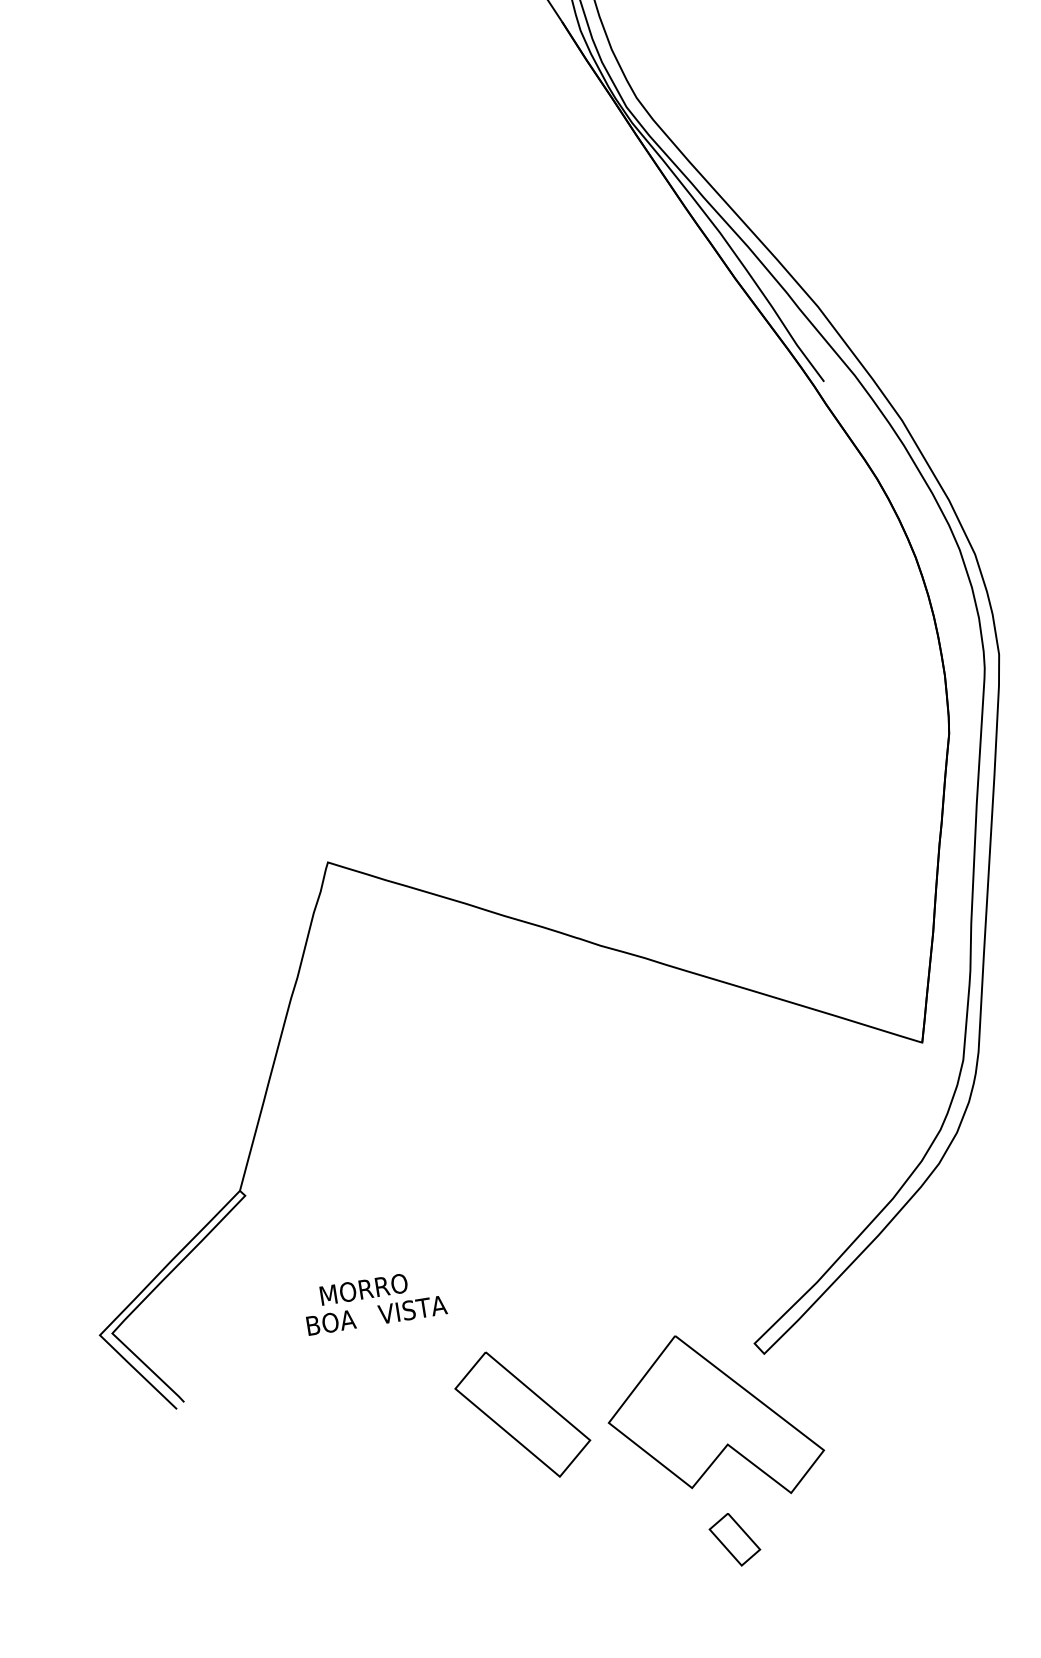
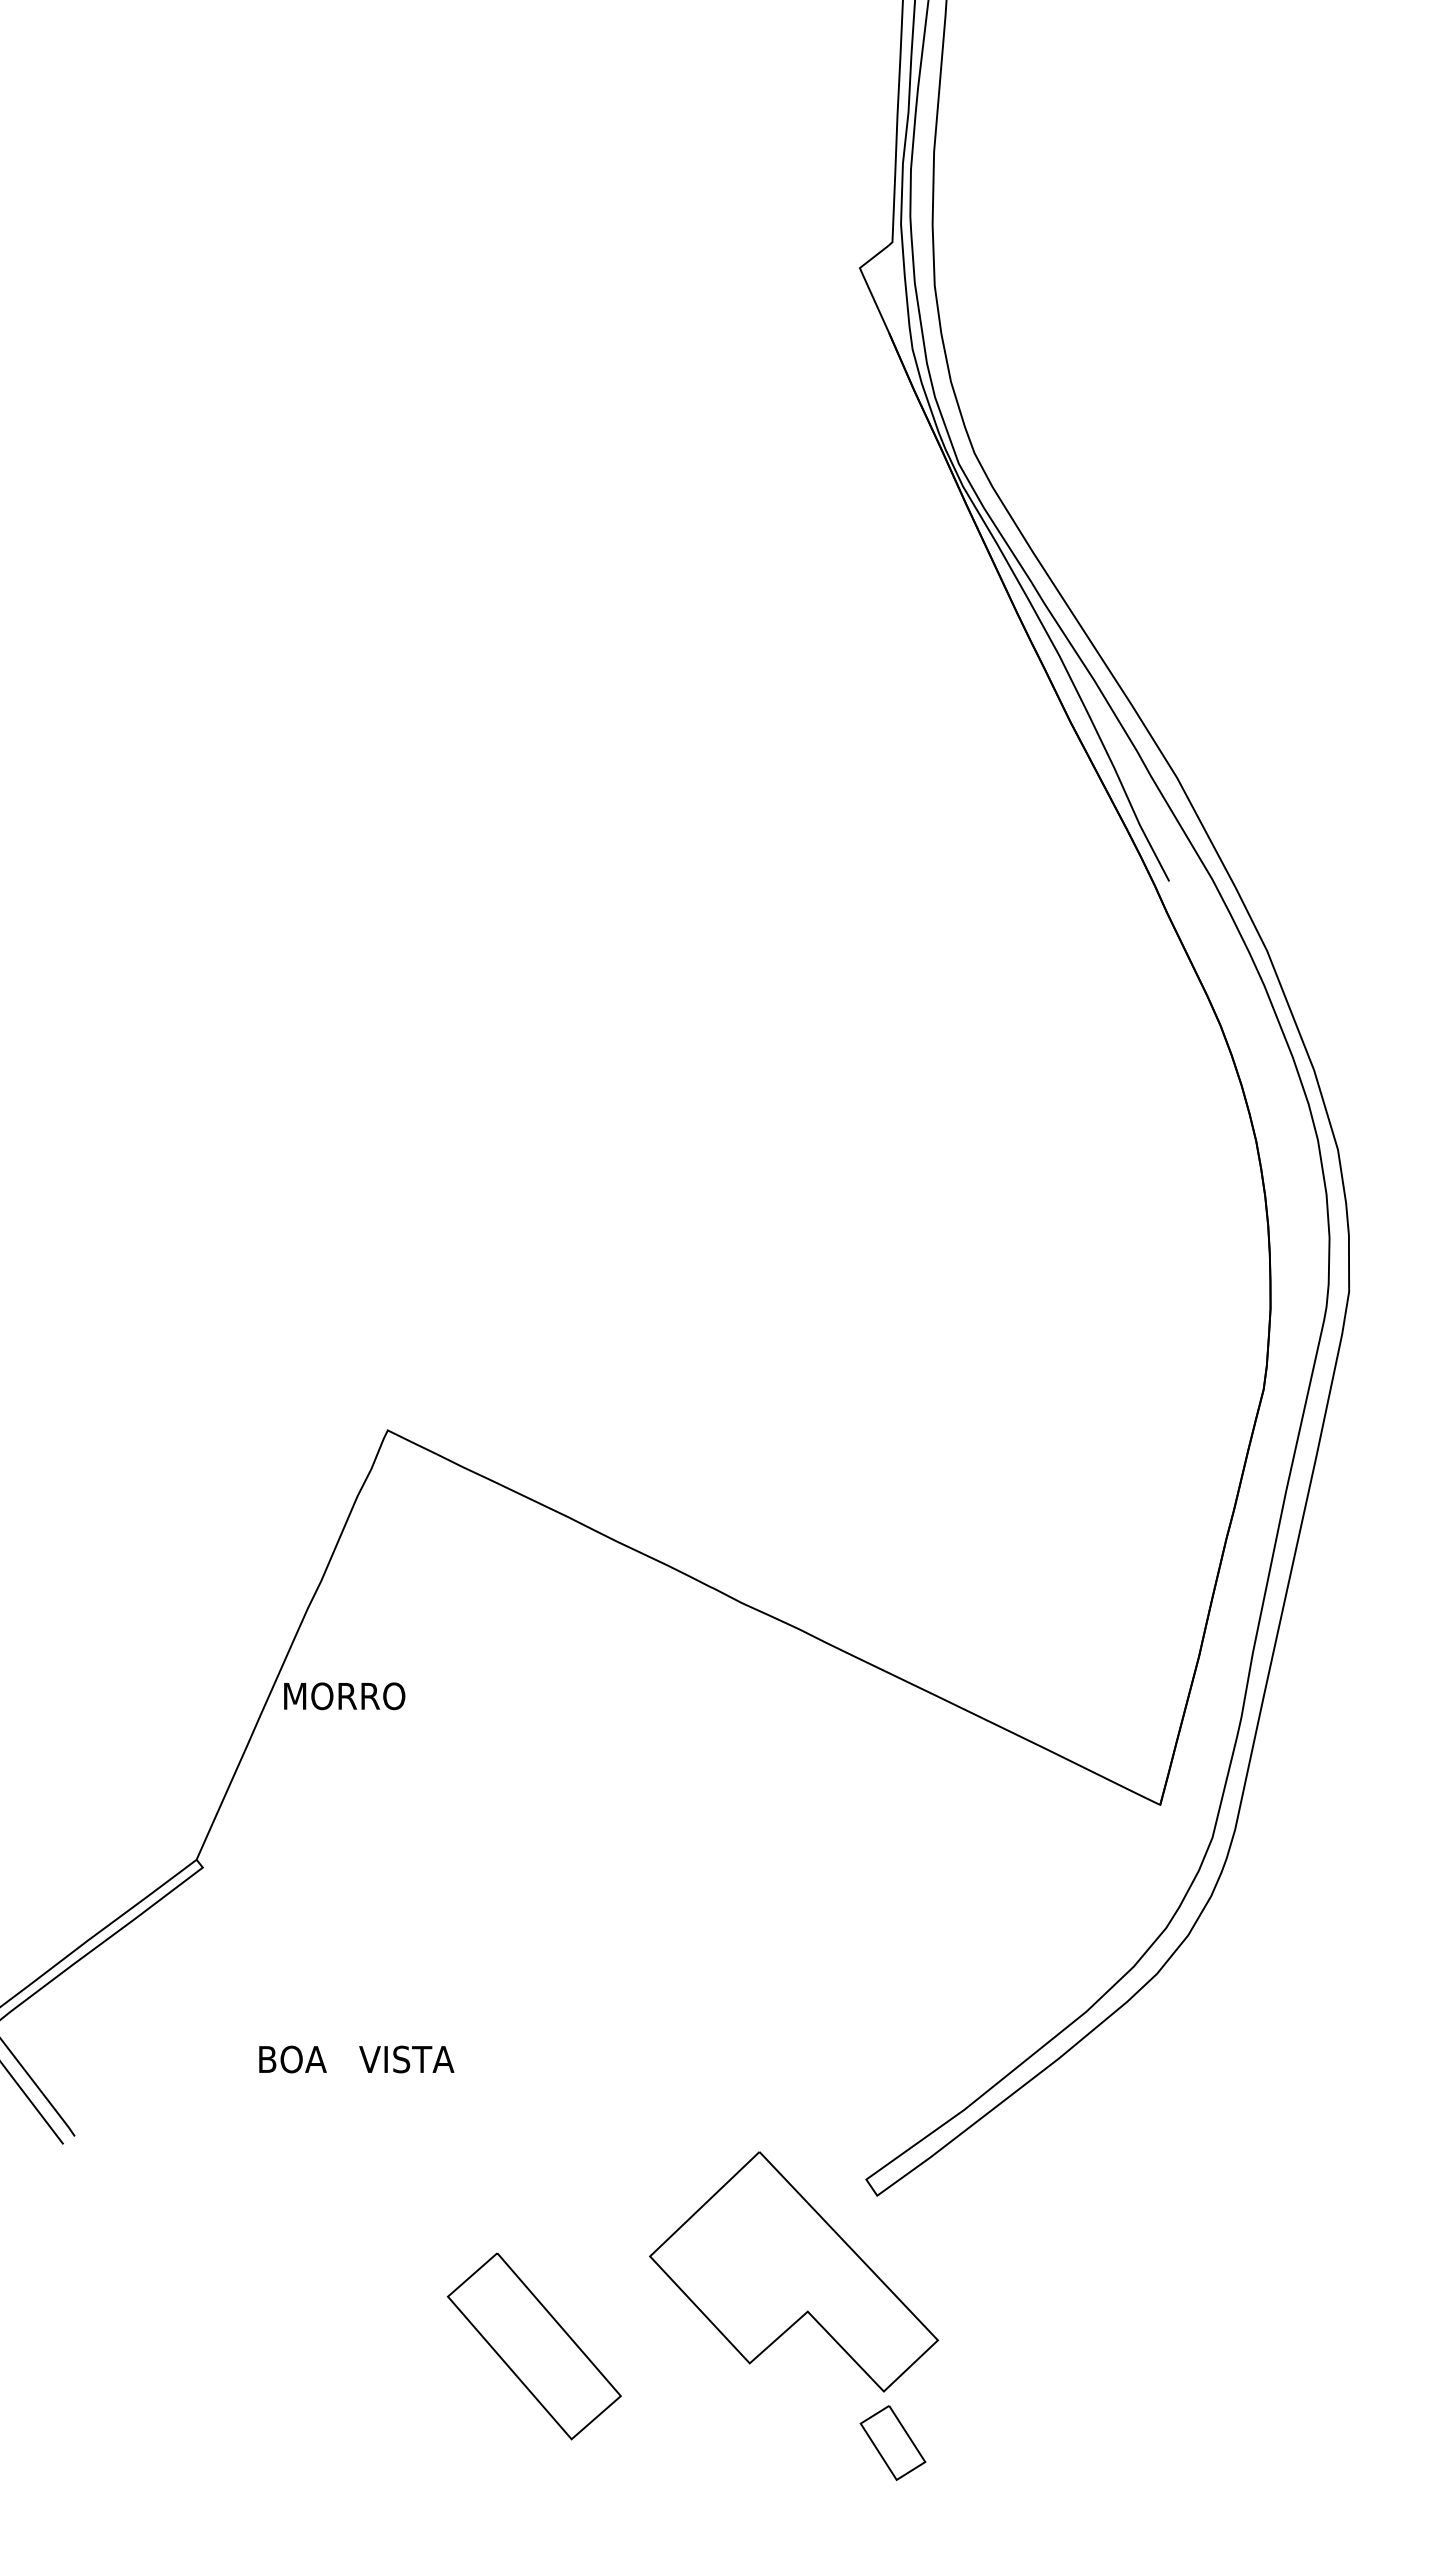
text: (363, 1289) -> (344, 1696), moved
part: (522, 1414) -> (533, 2346), moved
part: (734, 1539) -> (892, 2442), moved

